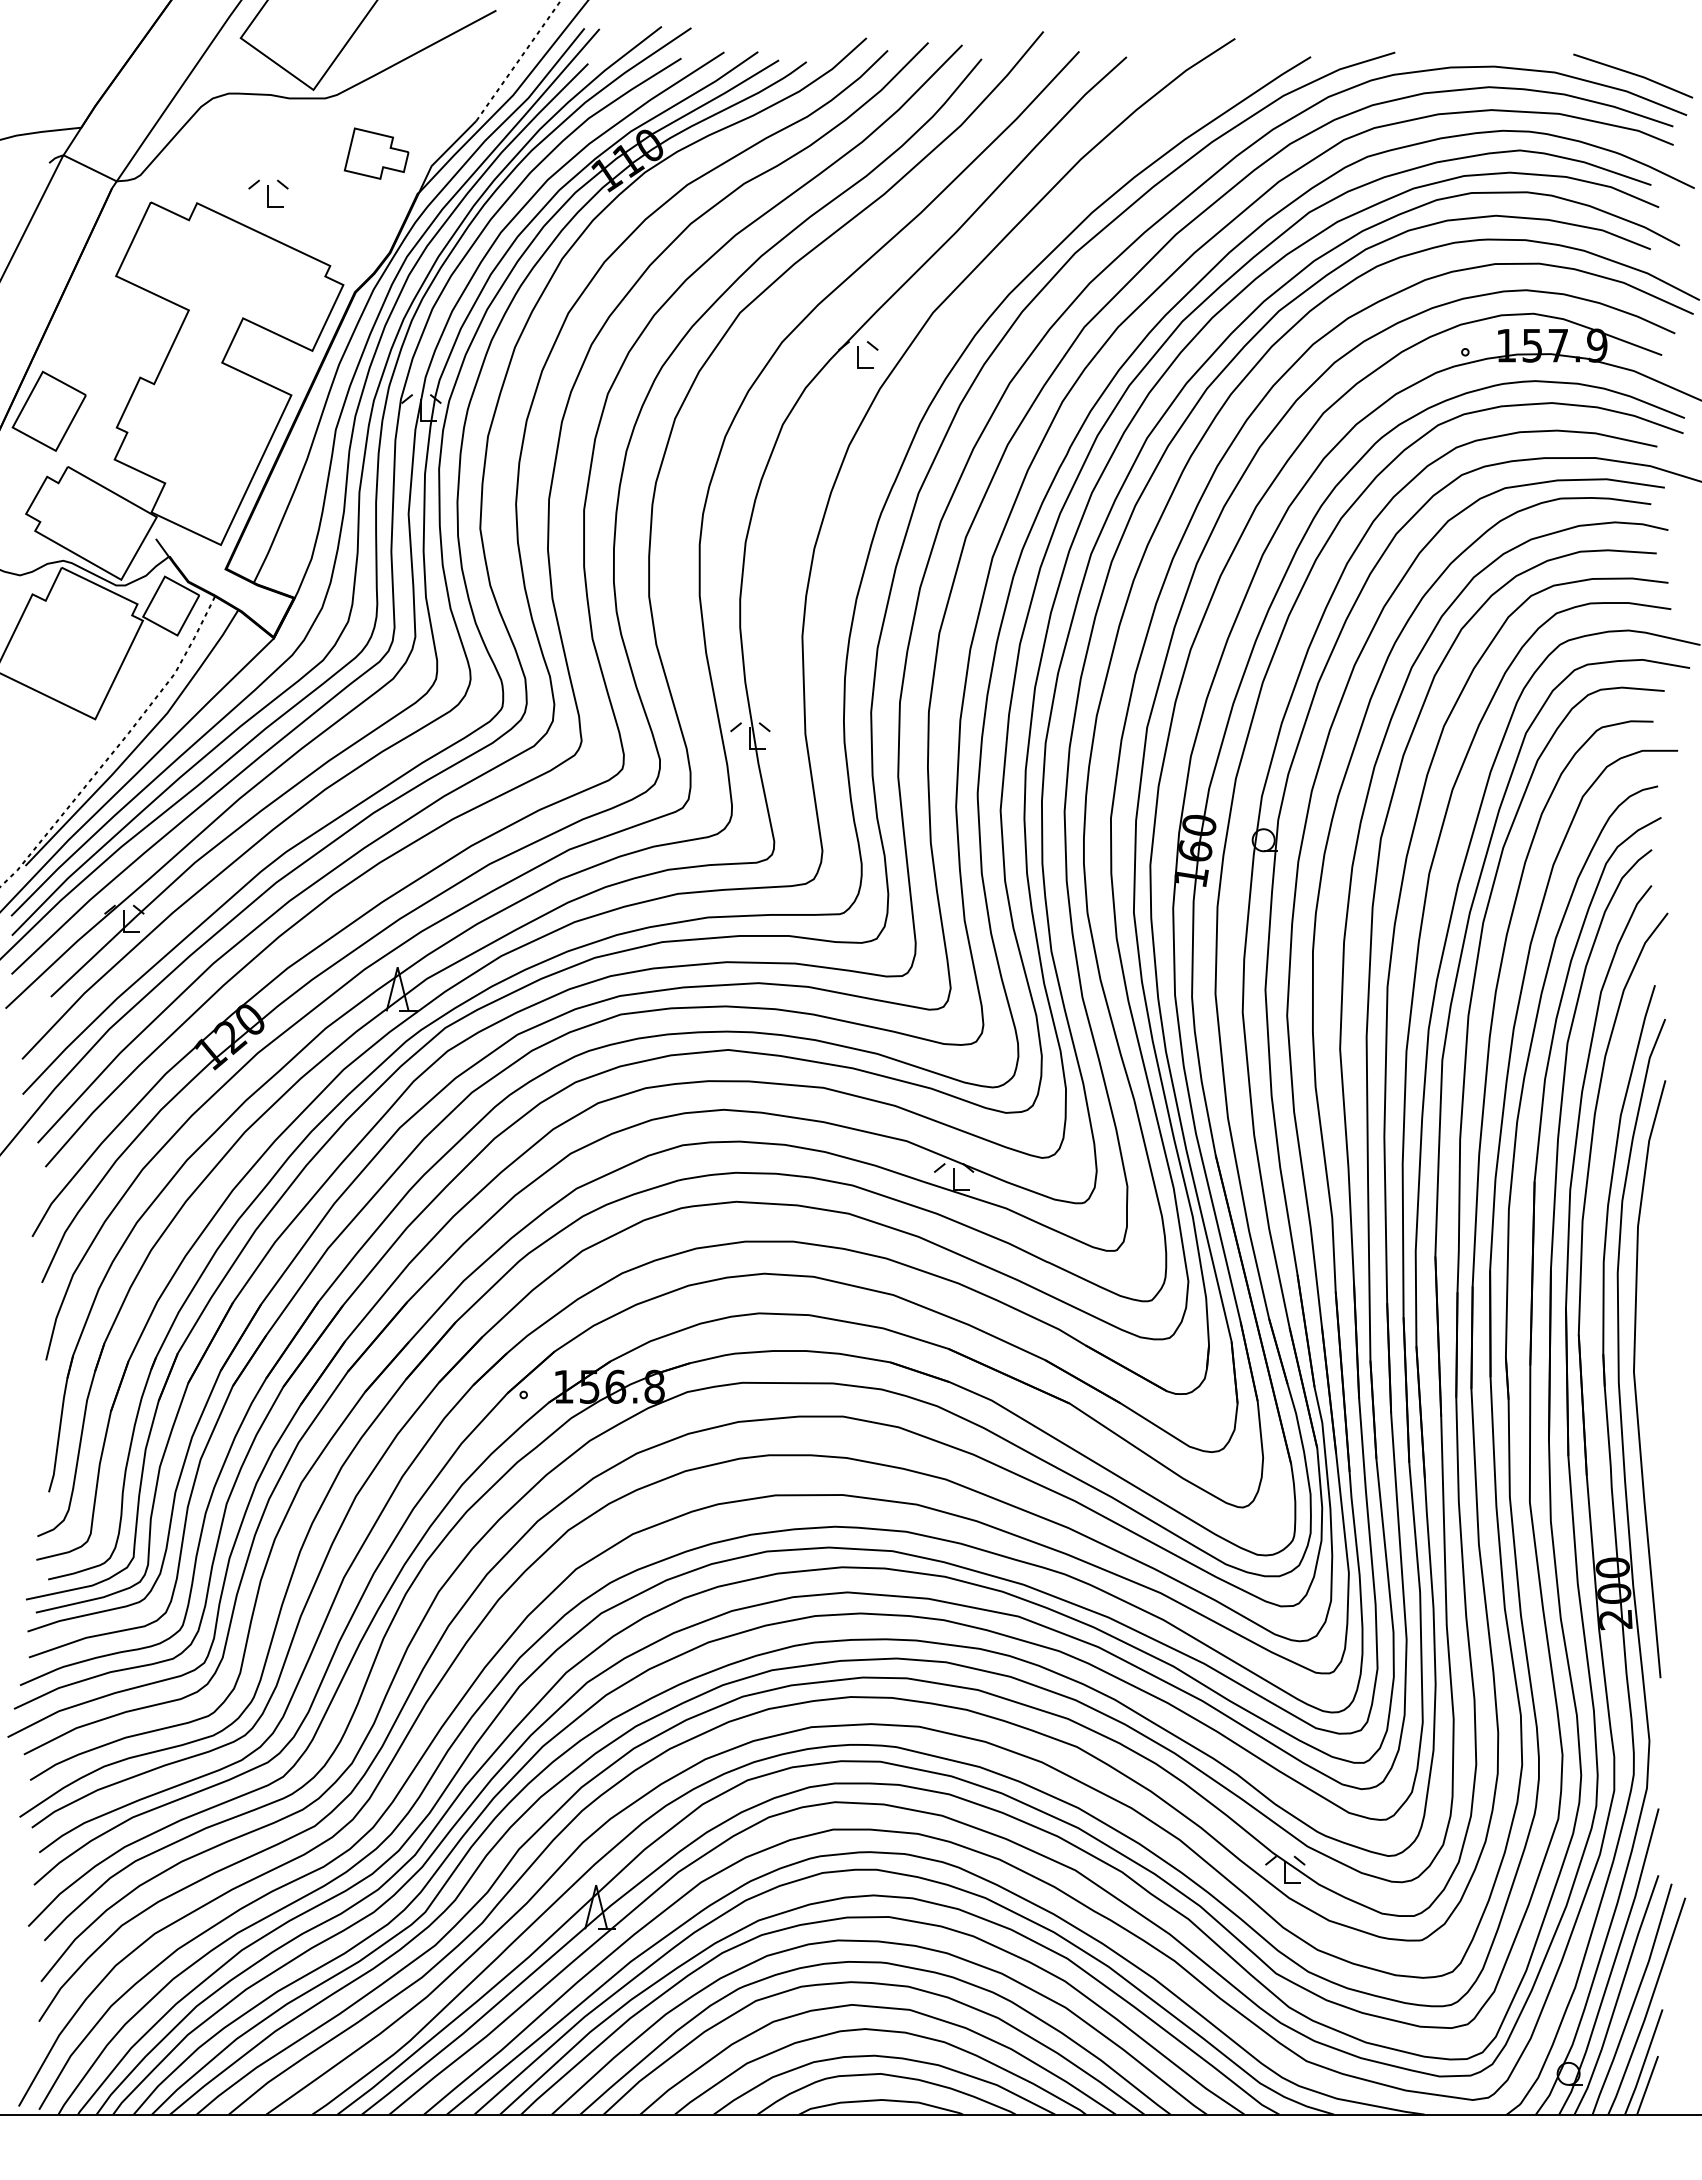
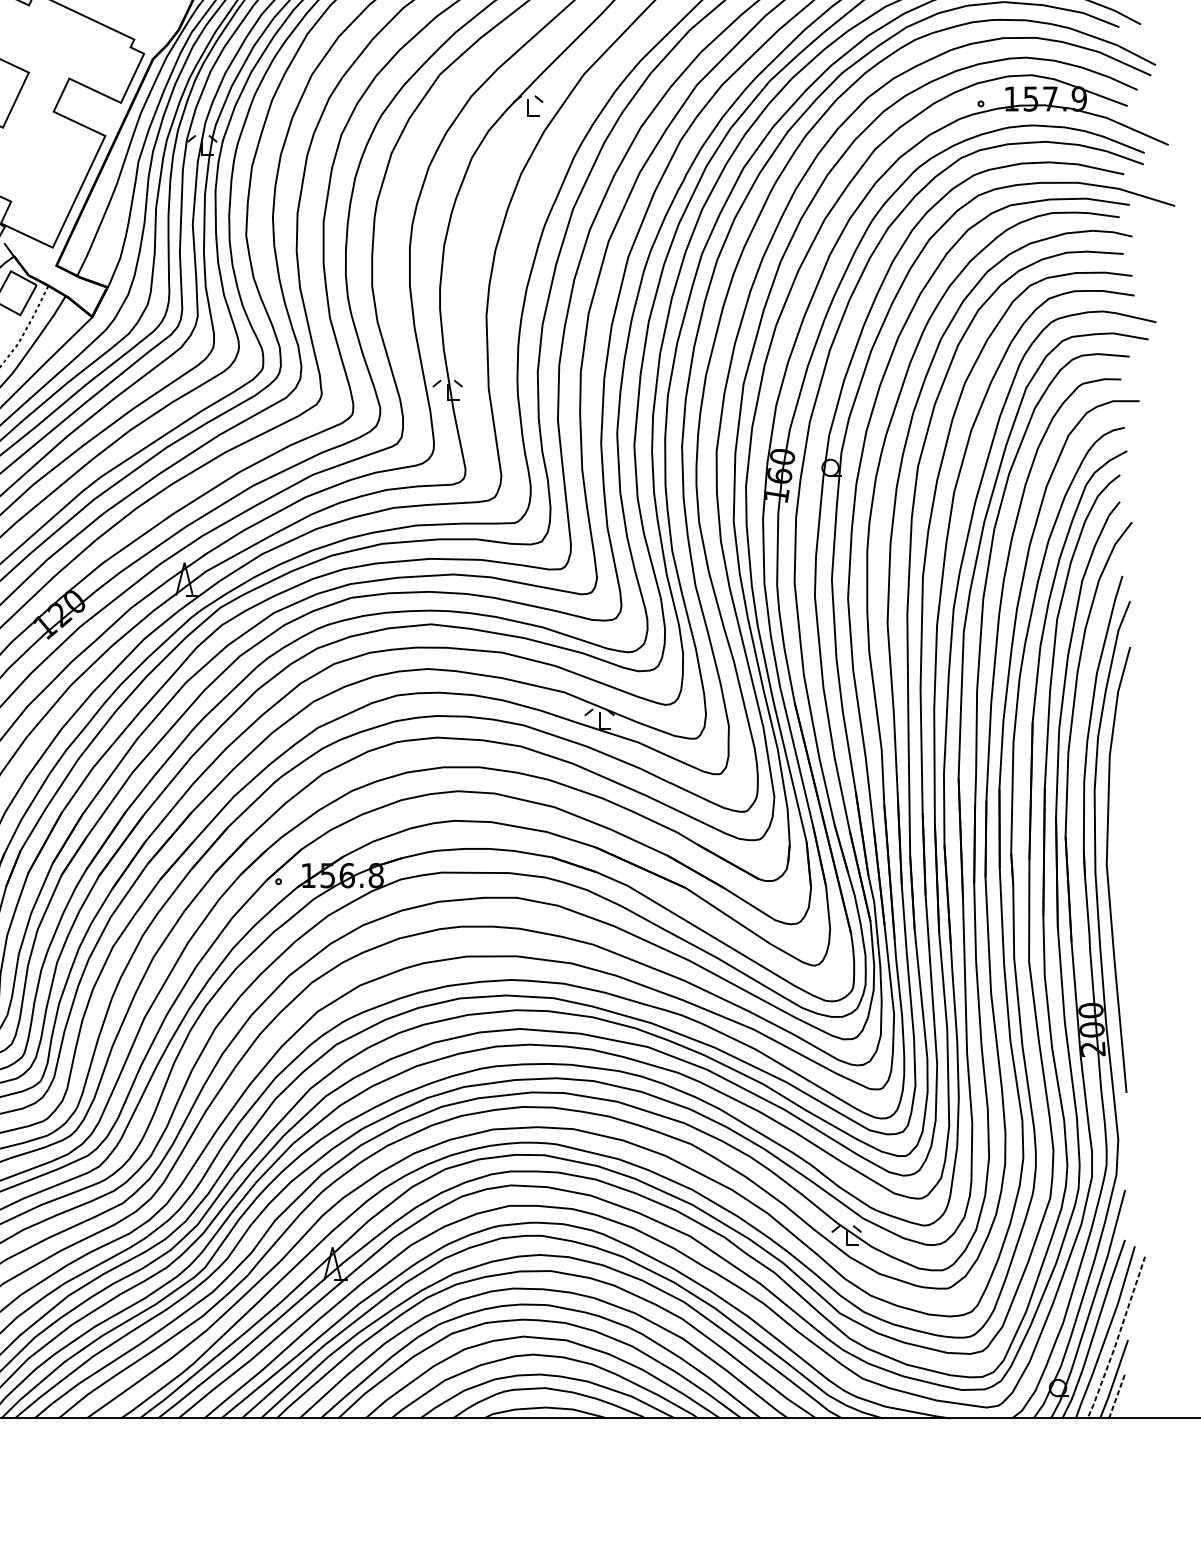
line: (1648, 2008) -> (1117, 1339), solid -> dashed
line: (1647, 2084) -> (1116, 1396), solid -> dashed

